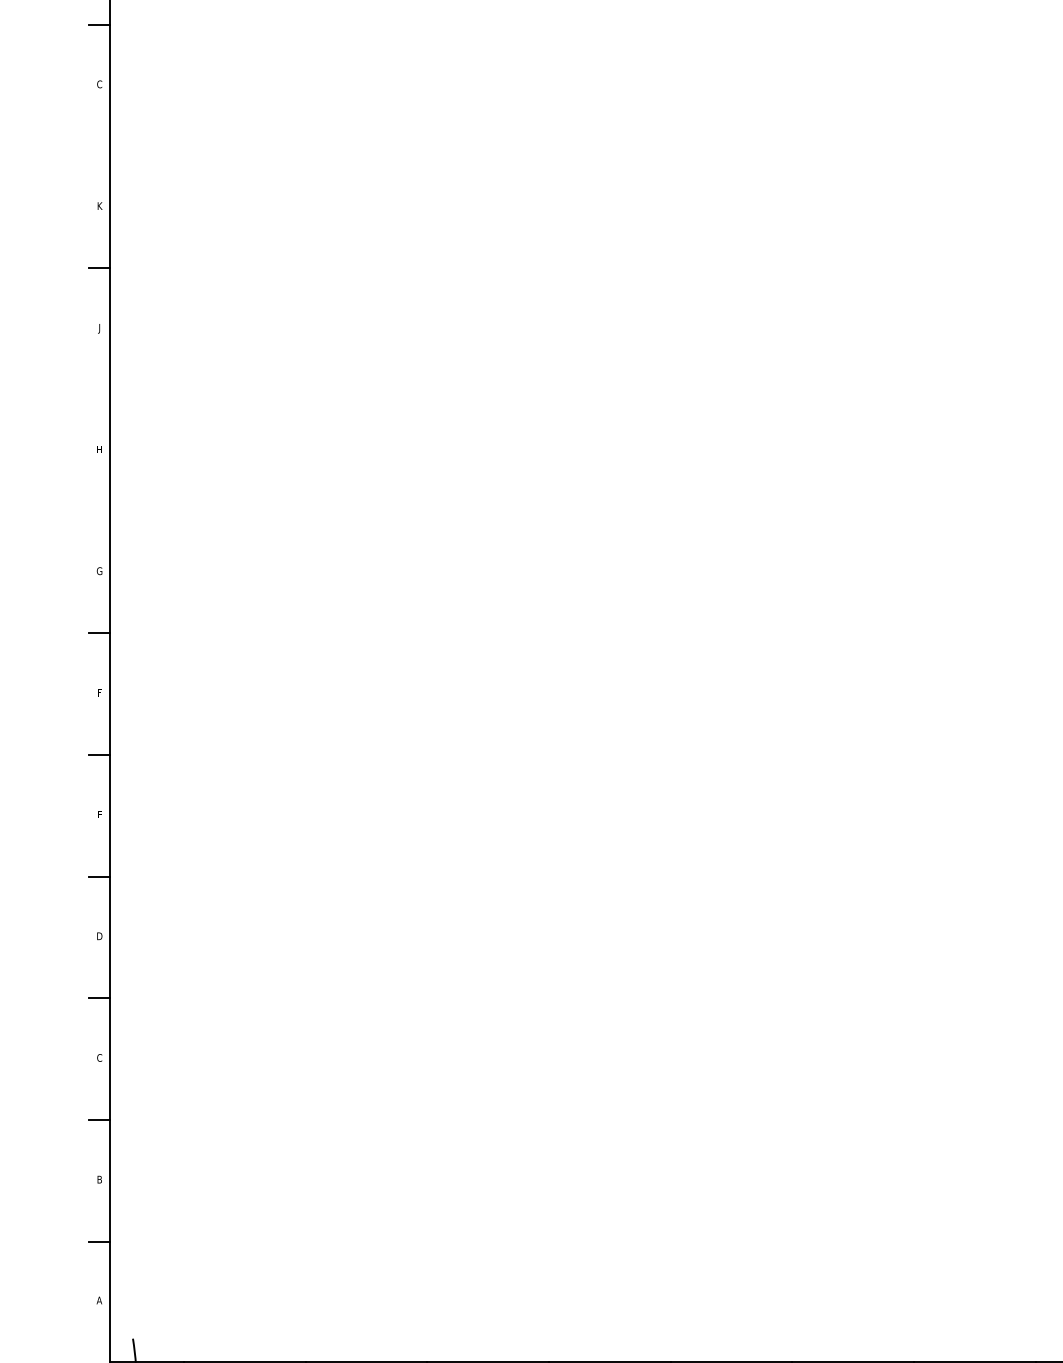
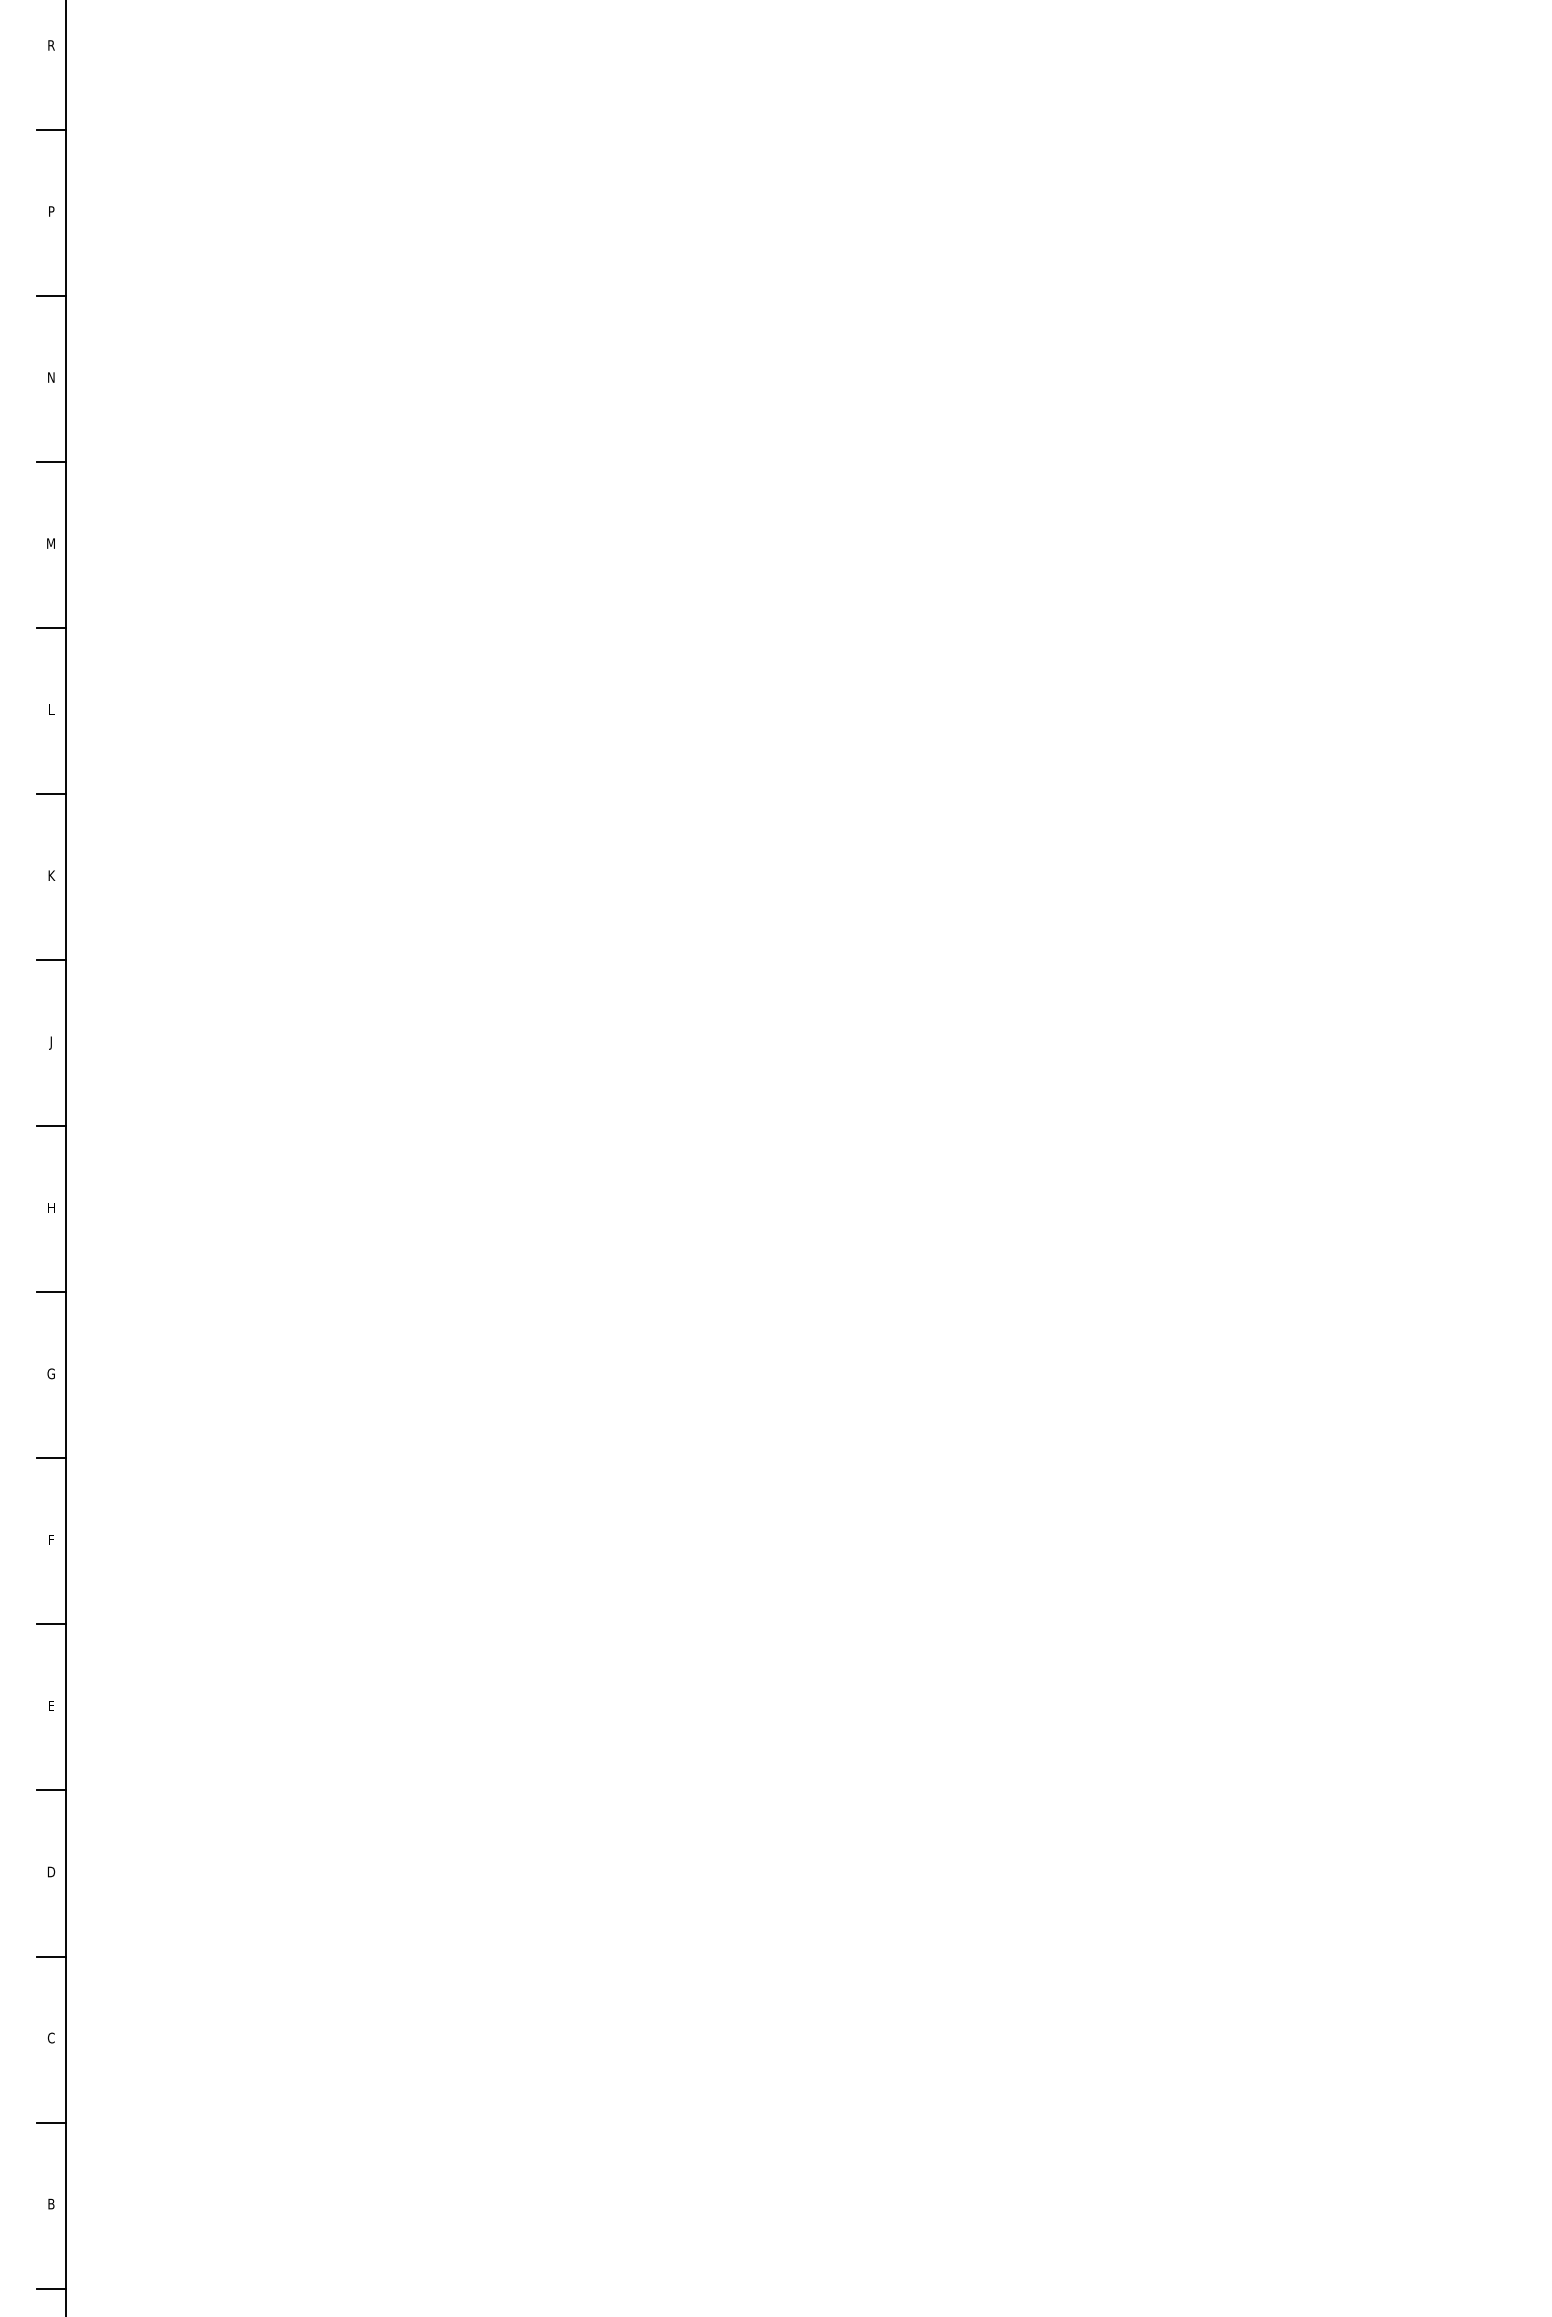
text: (99, 84) -> (50, 709), C -> L
line: (99, 146) -> (51, 794), added
line: (99, 389) -> (51, 1126), added
line: (99, 511) -> (51, 1292), added

